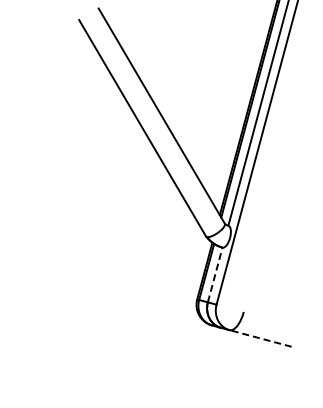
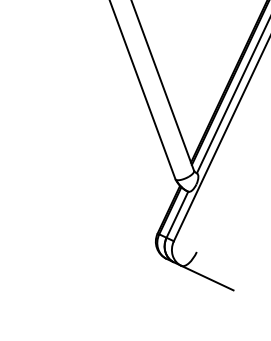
line: (215, 274) -> (177, 214), dashed -> solid
line: (260, 338) -> (207, 278), dashed -> solid

